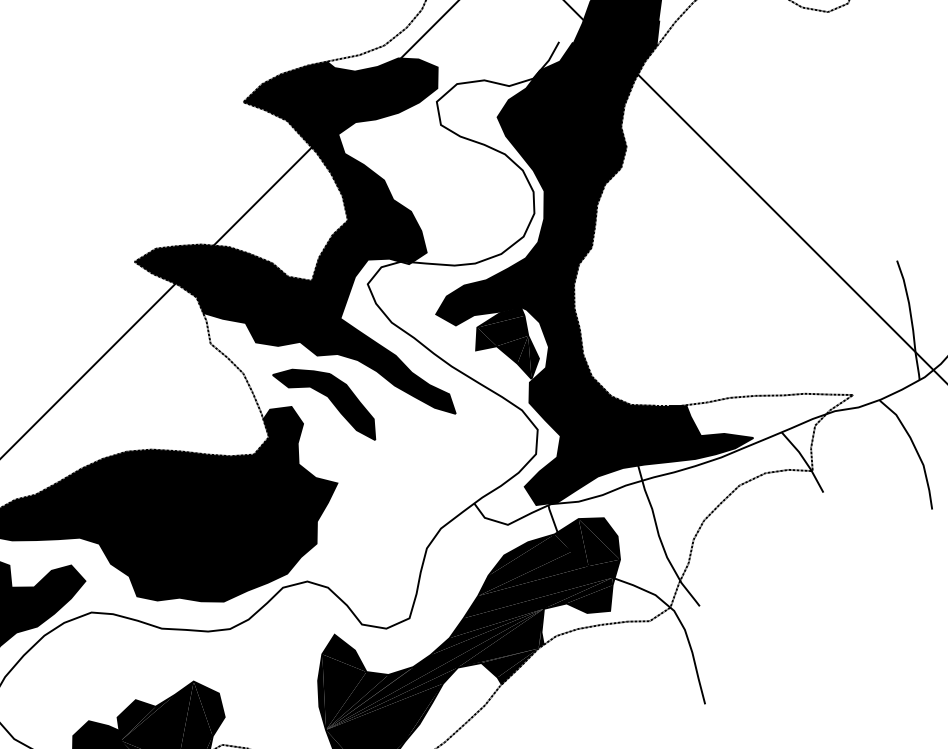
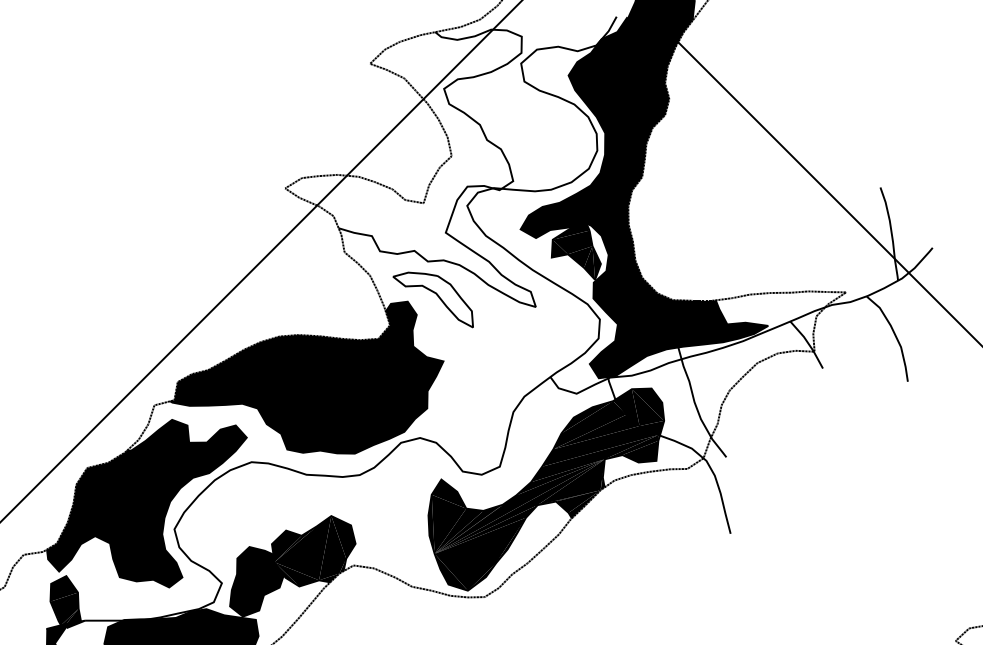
fill: (295, 236) -> (410, 168), removed
fill: (324, 404) -> (433, 299), removed

